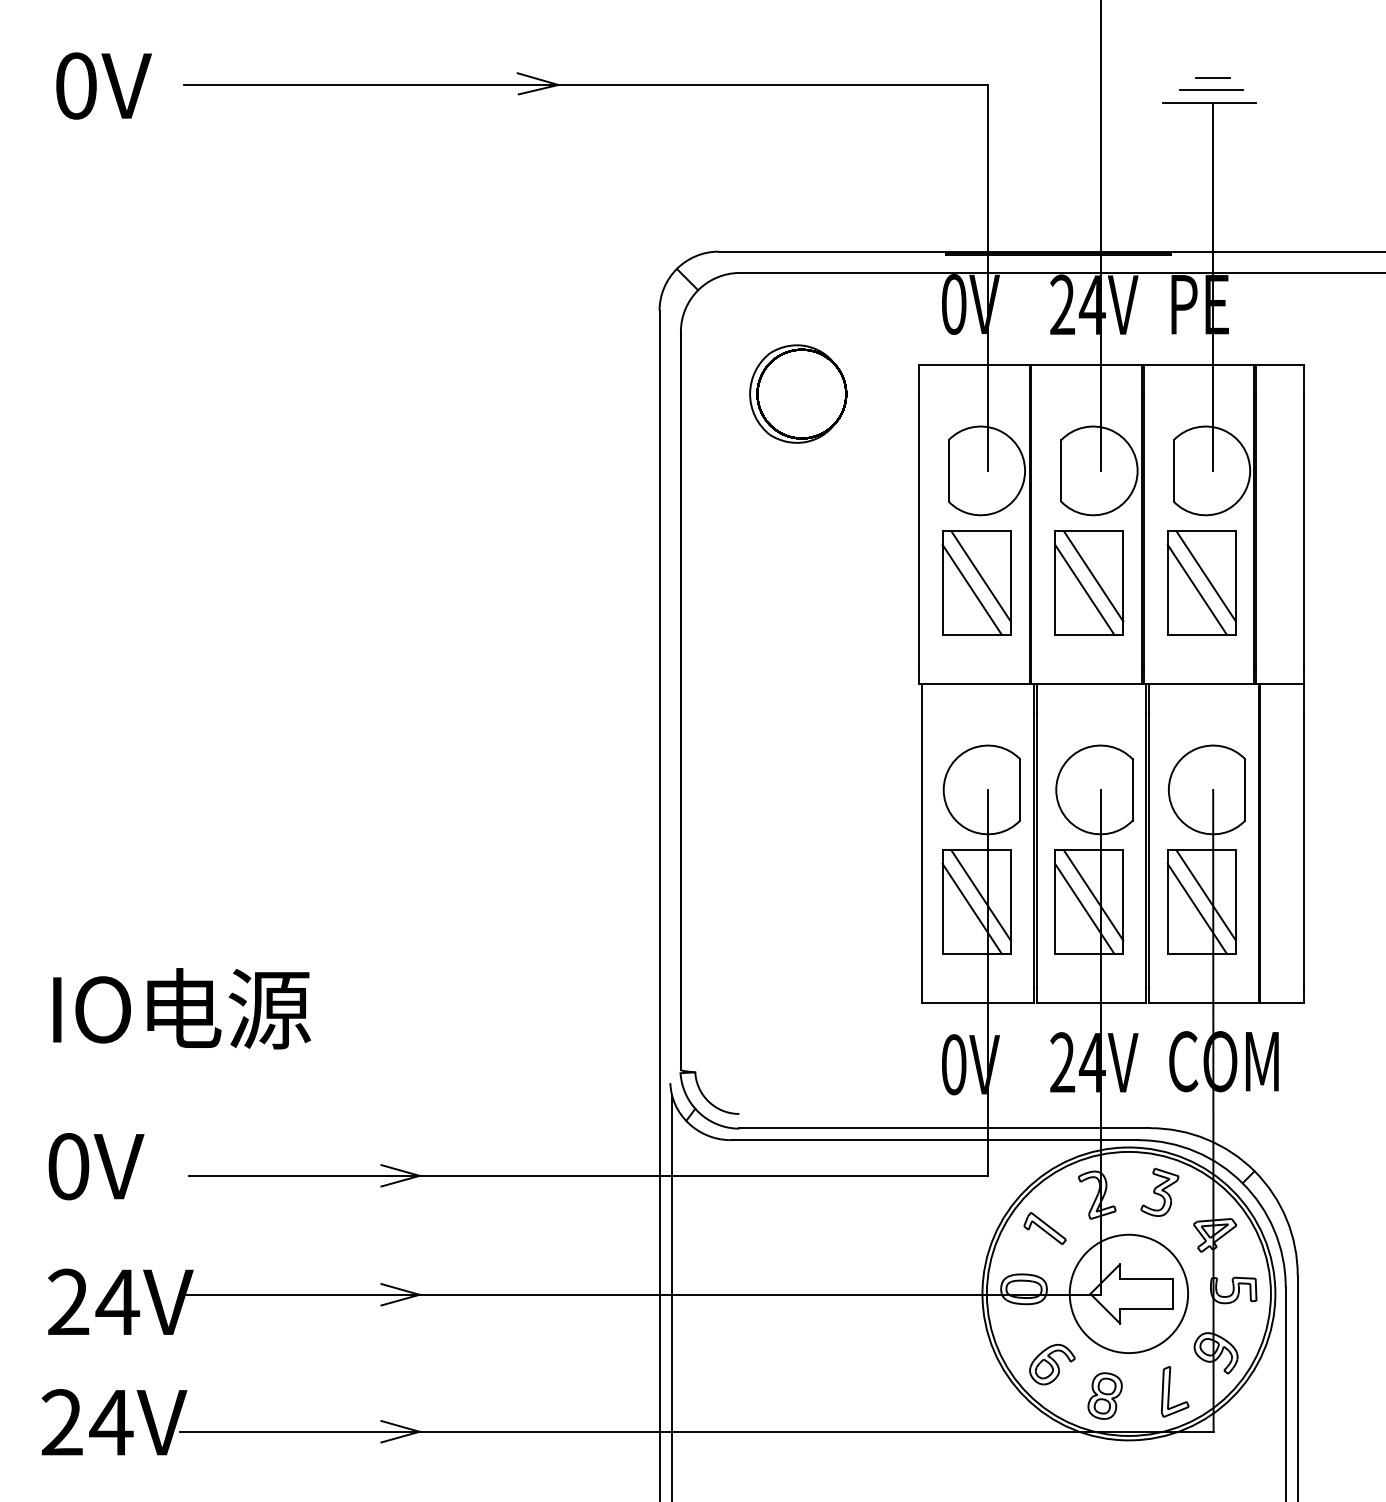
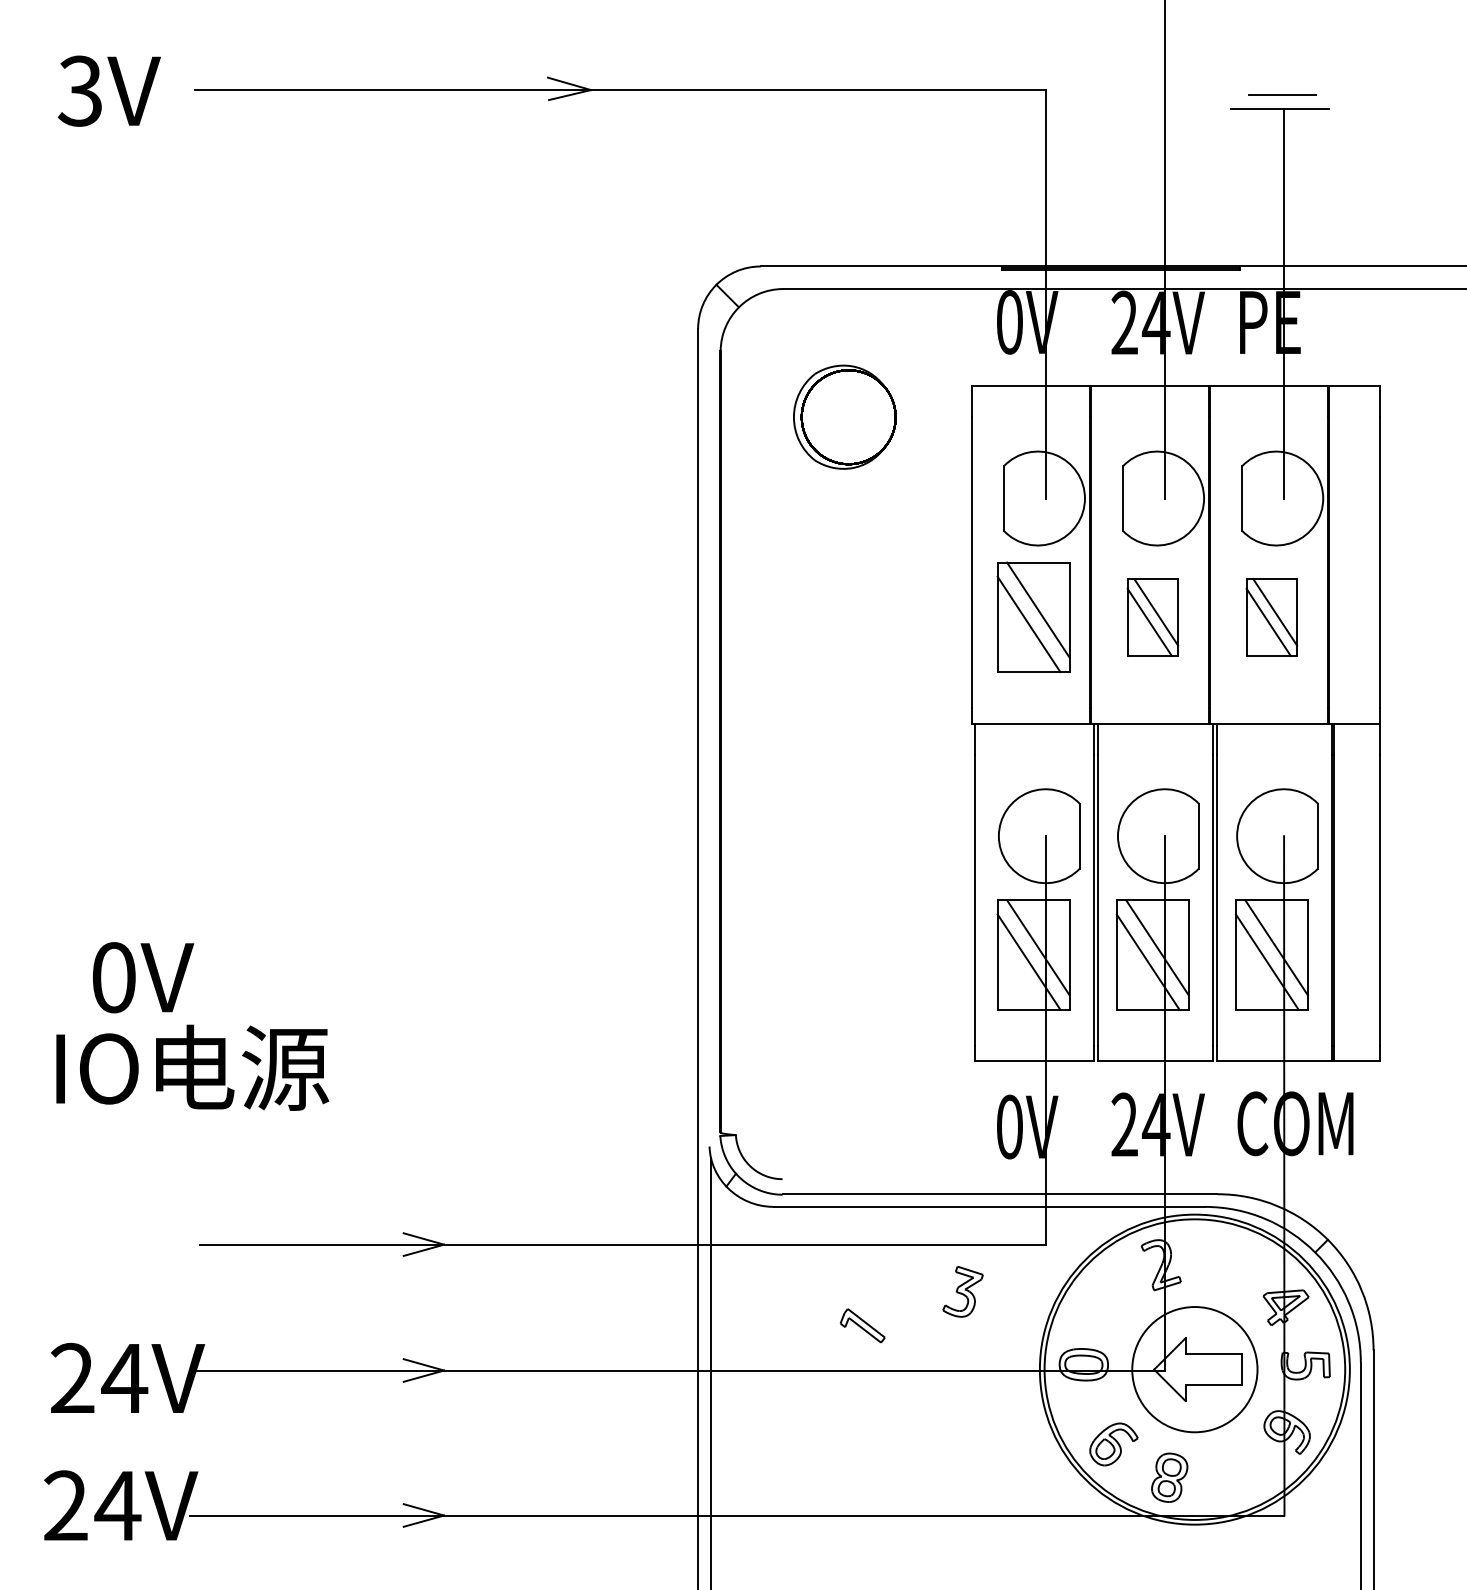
line: (1213, 78) -> (1284, 83), removed
text: (75, 85) -> (79, 90), 0V -> 3V
part: (1089, 582) -> (1153, 616), size x0.7
part: (1201, 582) -> (1271, 616), size x0.7
text: (96, 1166) -> (143, 977), moved
part: (1159, 1191) -> (962, 1290), moved
part: (1044, 1228) -> (862, 1325), moved
part: (1175, 1391) -> (1244, 1472), removed

